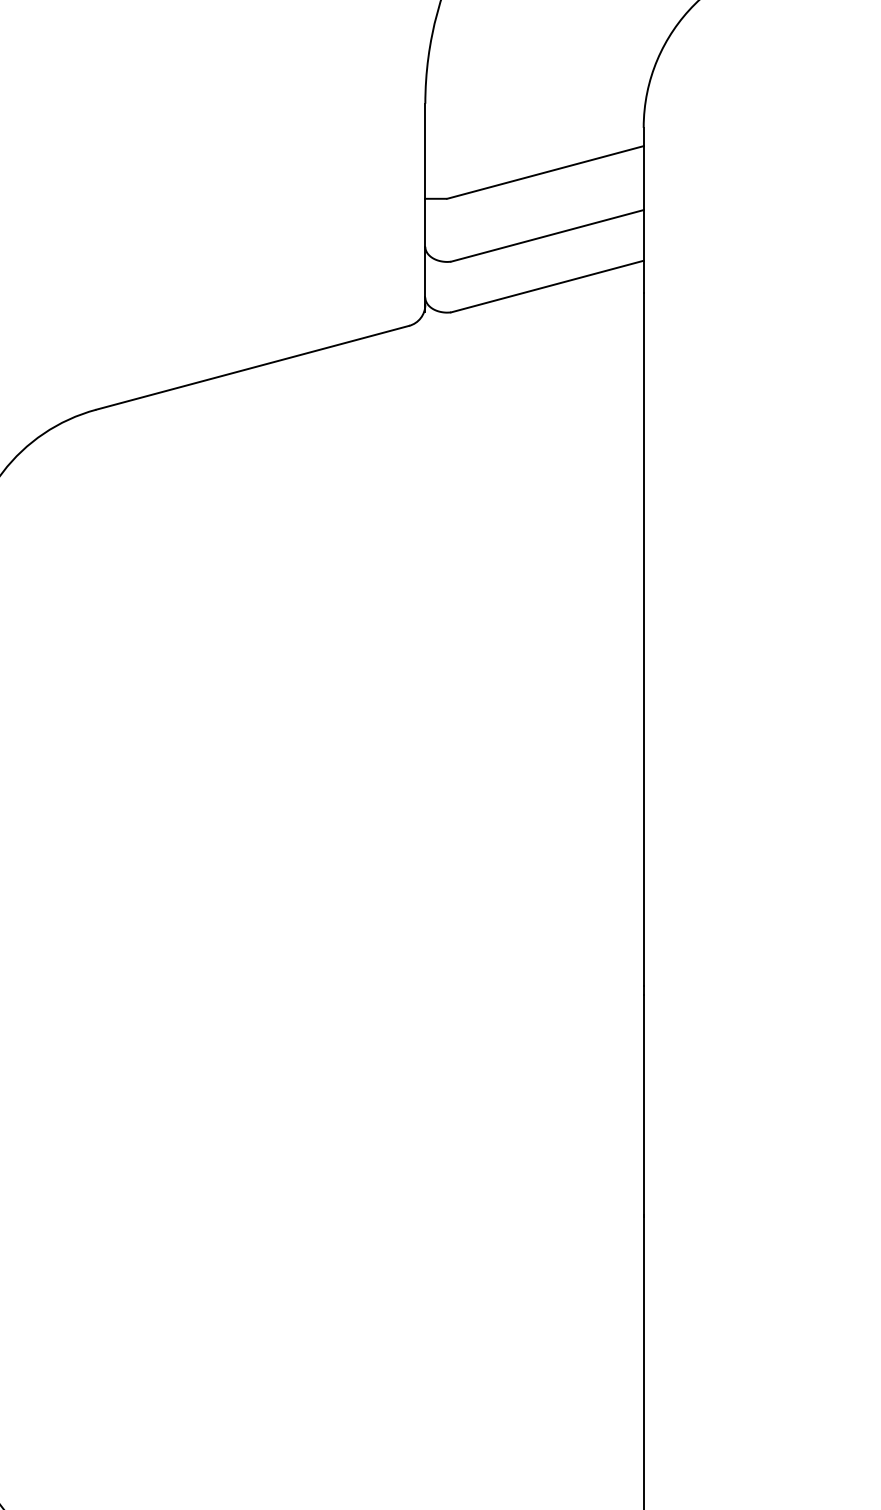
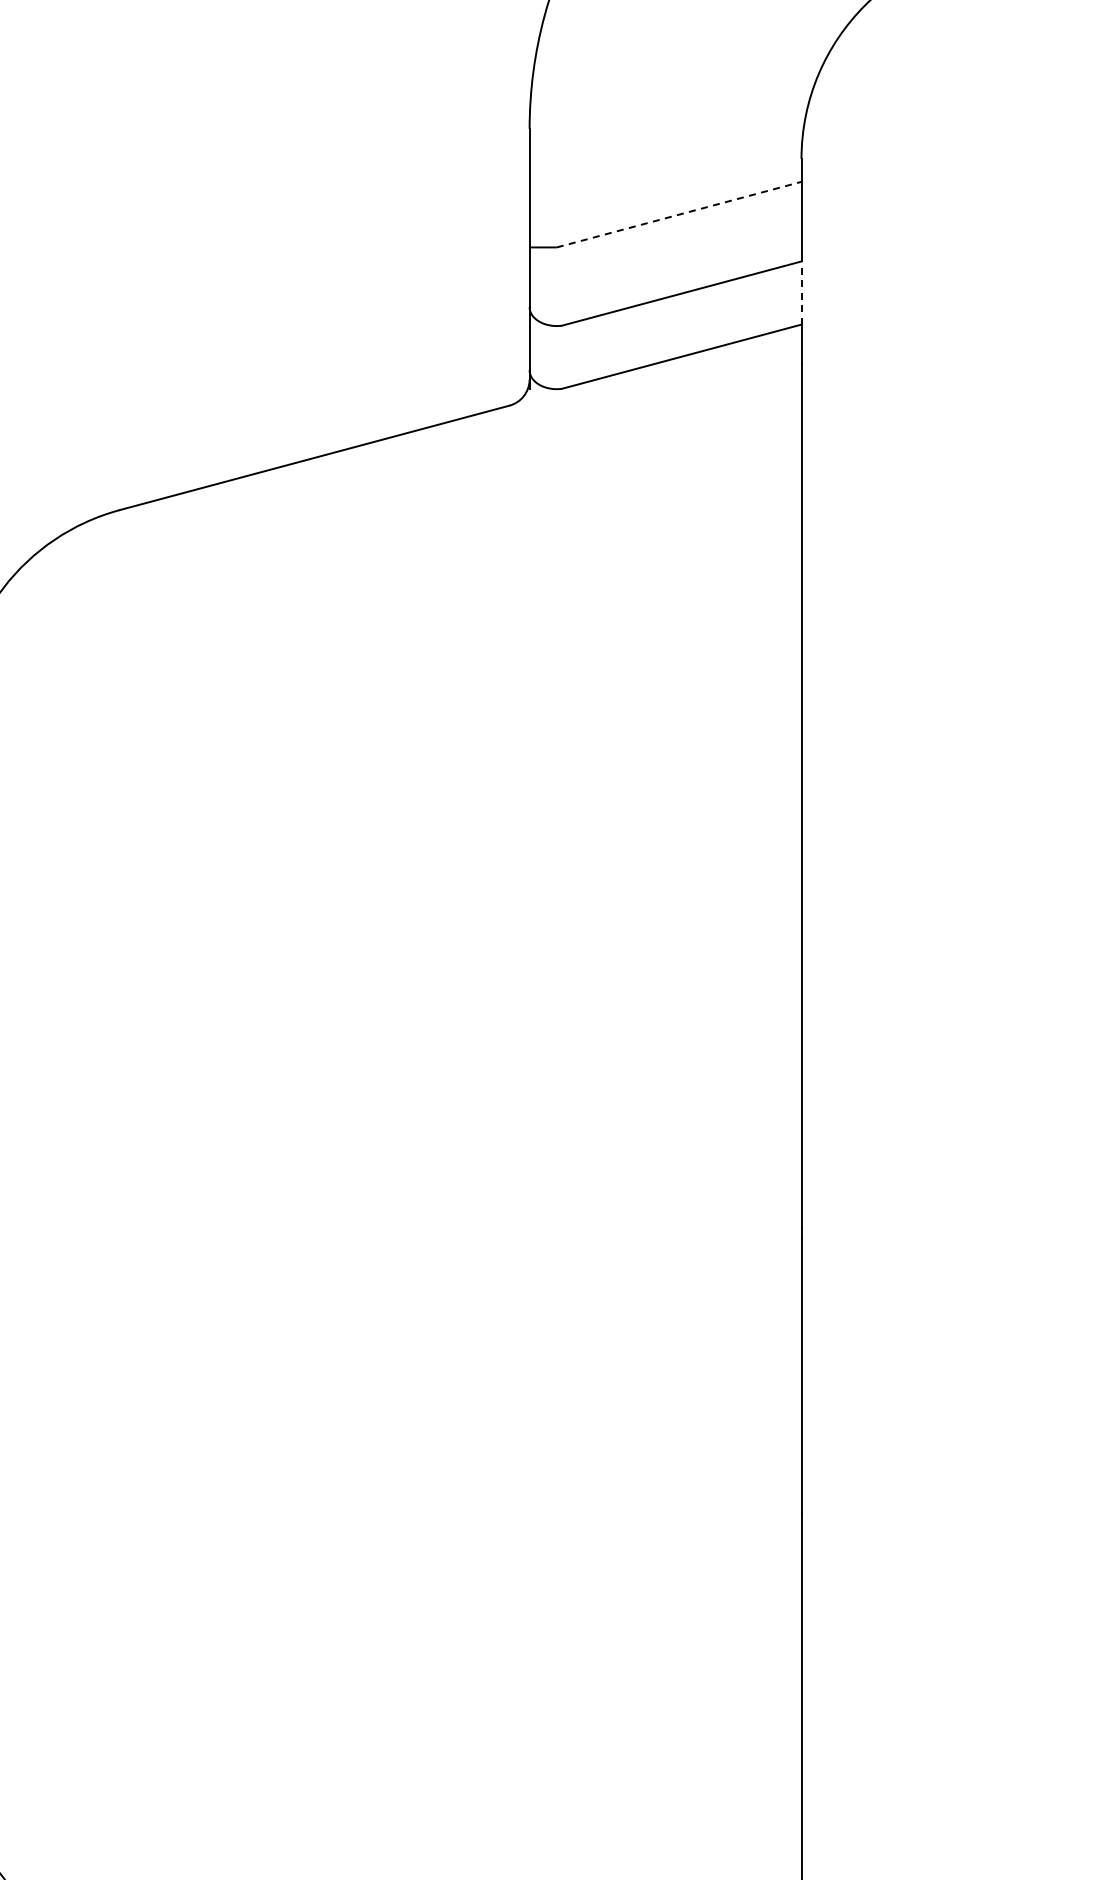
line: (545, 172) -> (679, 214), solid -> dashed
line: (643, 235) -> (801, 293), solid -> dashed

